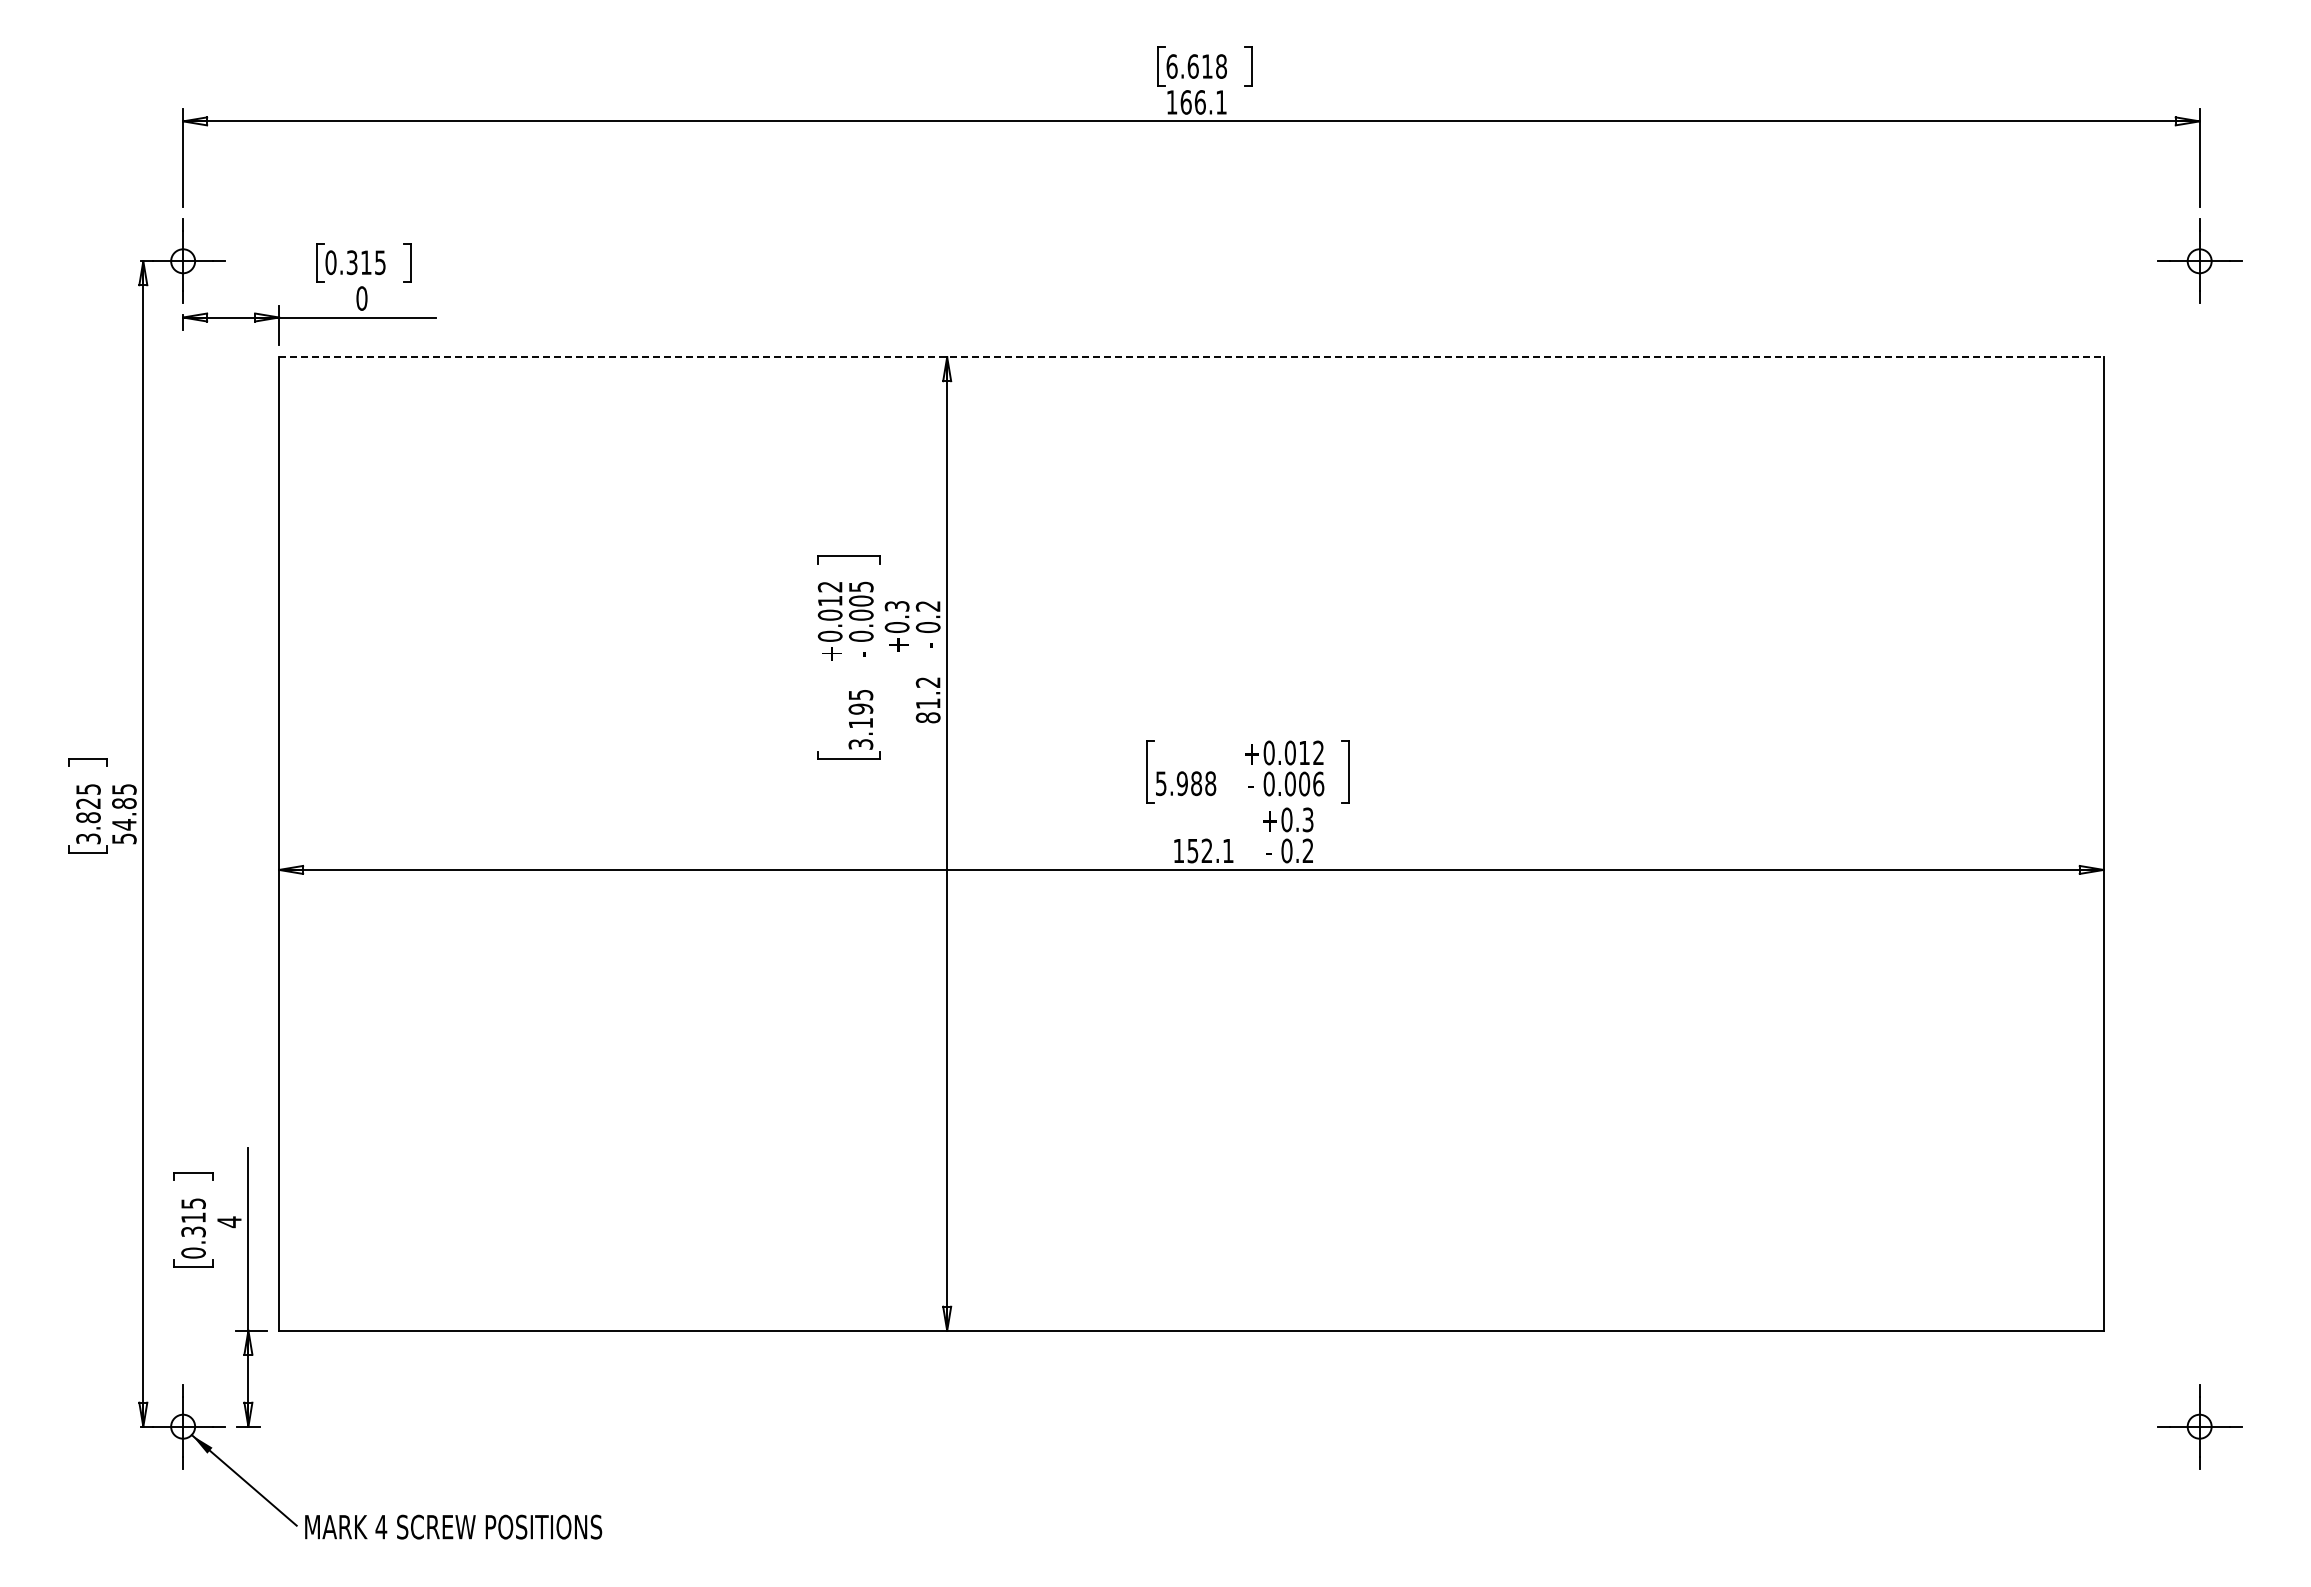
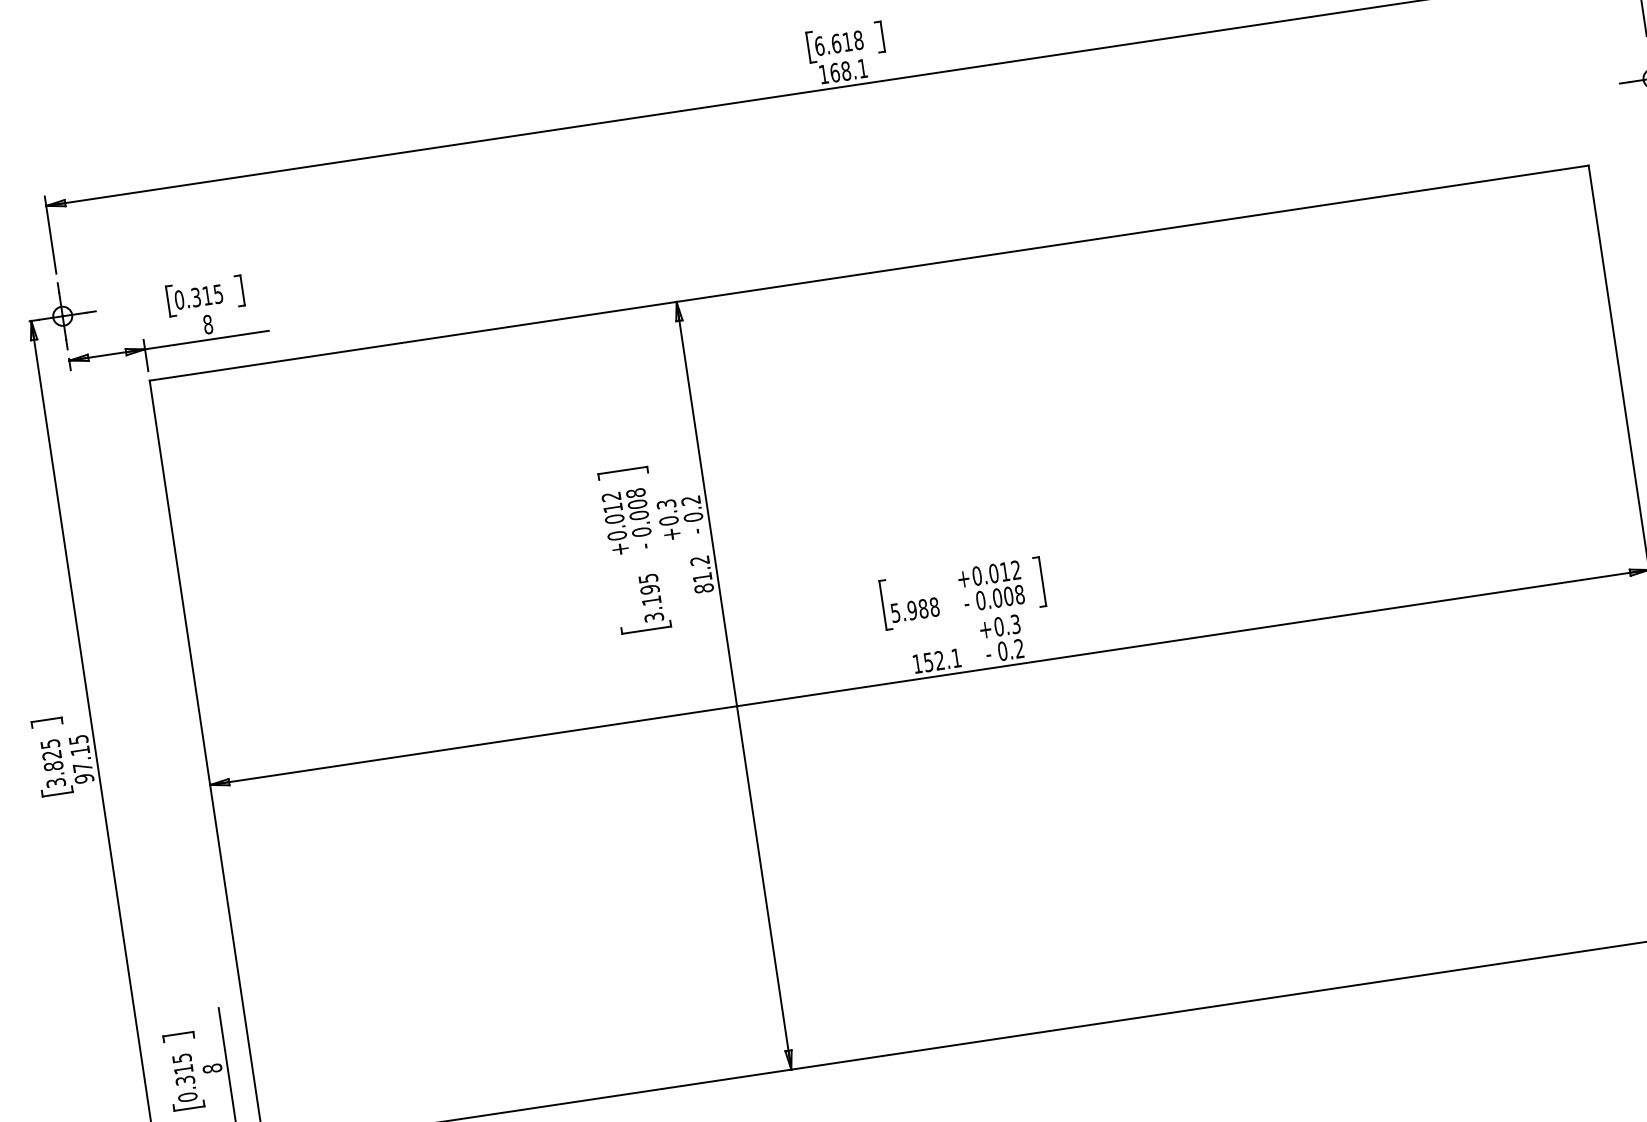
text: (1199, 102) -> (845, 71), 166.1 -> 168.1
text: (361, 298) -> (207, 324), 0 -> 8
line: (1191, 357) -> (869, 273), dashed -> solid
text: (861, 586) -> (636, 492), 0.005 -> 0.008
text: (1318, 783) -> (1019, 594), 0.006 -> 0.008
text: (124, 821) -> (82, 765), 54.85 -> 97.15
text: (229, 1222) -> (212, 1068), 4 -> 8

